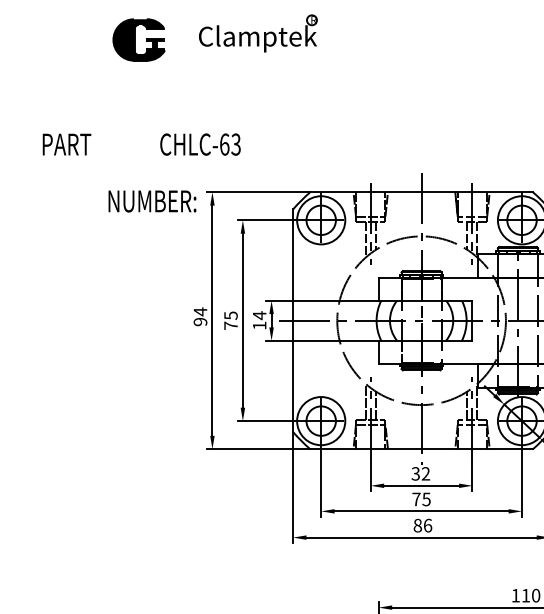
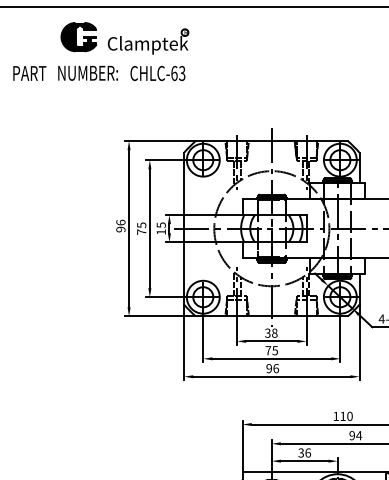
part: (258, 33) -> (148, 41), moved
text: (66, 144) -> (29, 73), moved
text: (199, 144) -> (157, 73), moved
text: (152, 200) -> (88, 72), moved
text: (199, 311) -> (120, 222), 94 -> 96
text: (258, 316) -> (160, 225), 14 -> 15
text: (425, 472) -> (274, 332), 32 -> 38
text: (418, 525) -> (269, 368), 86 -> 96

